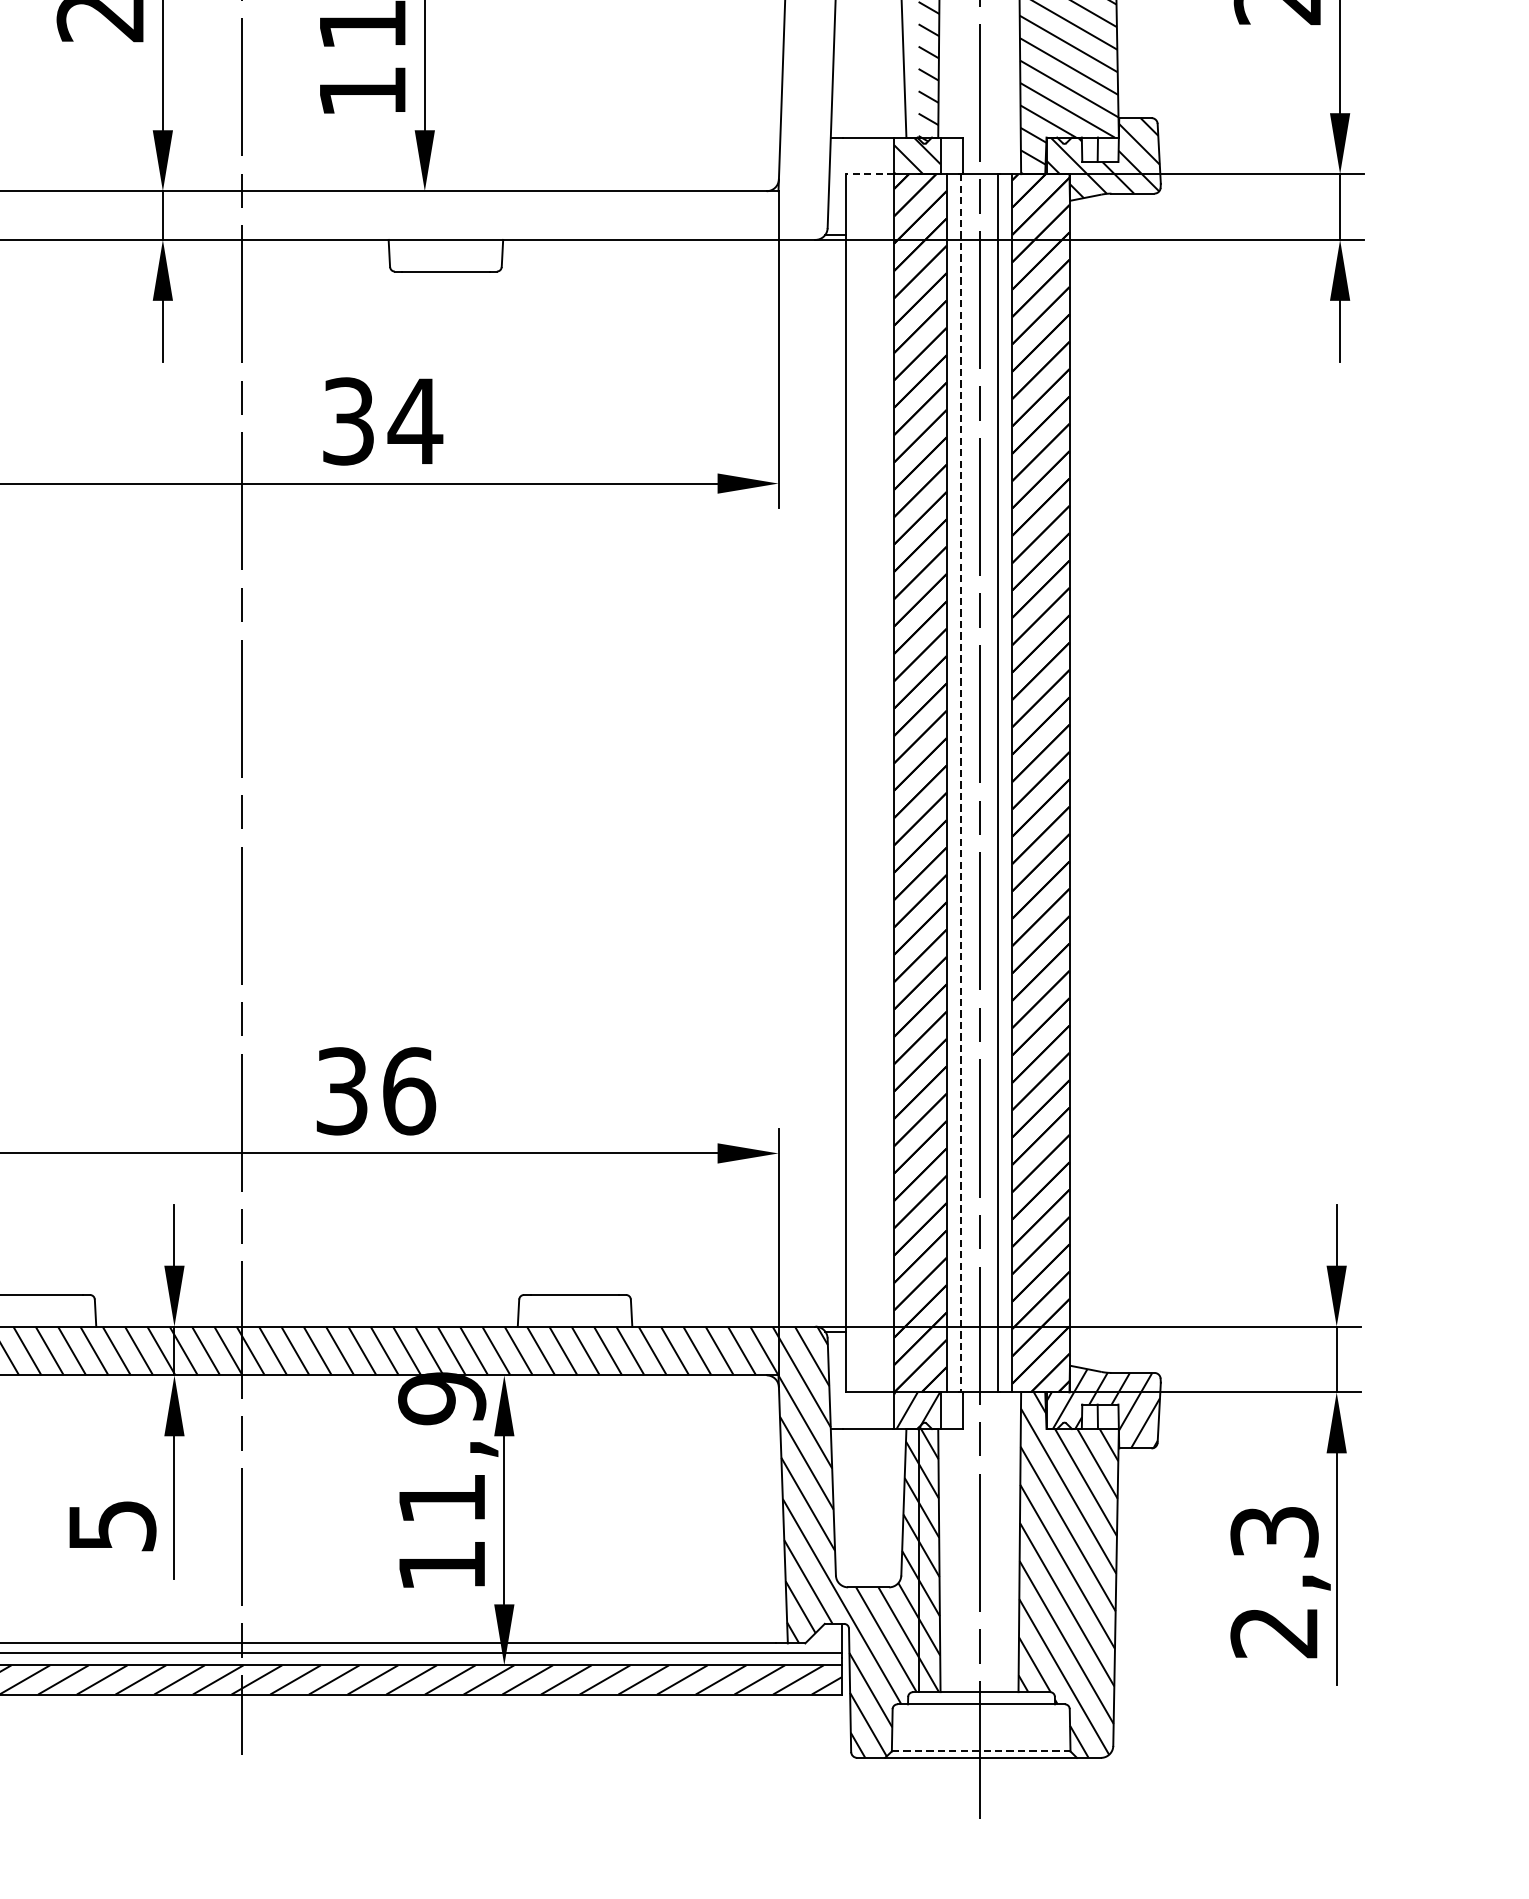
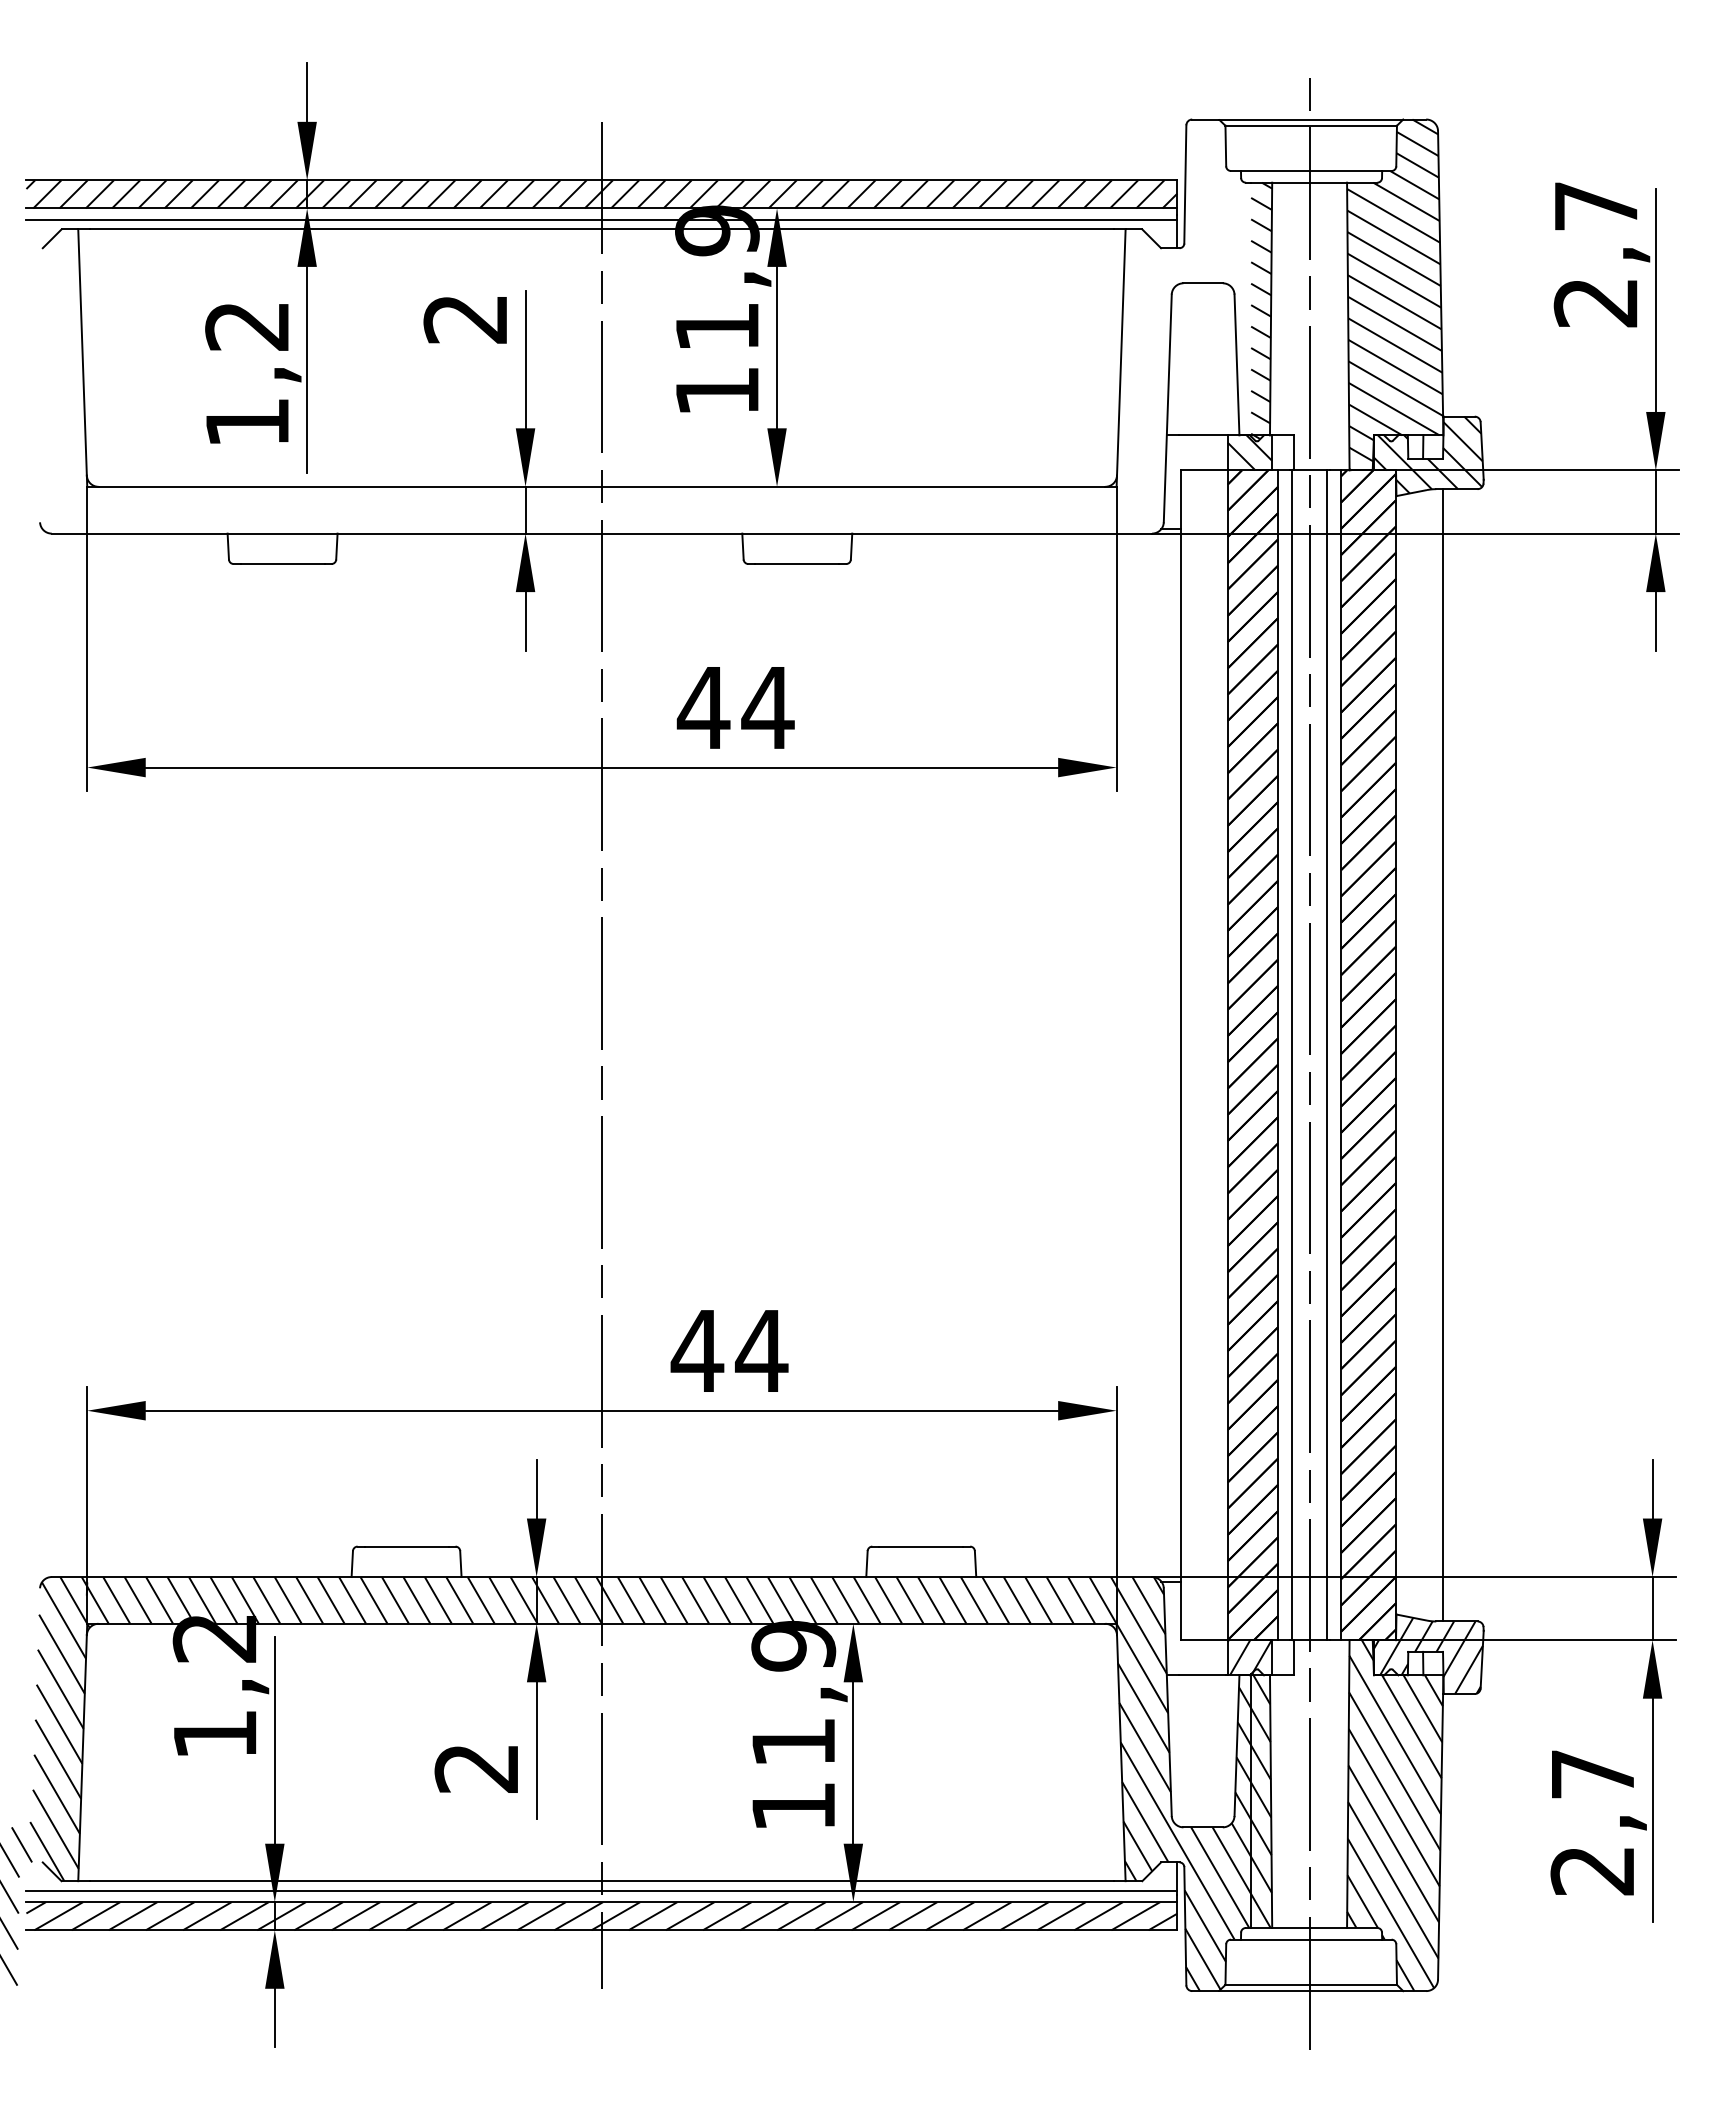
line: (868, 174) -> (1203, 470), dashed -> solid
text: (348, 421) -> (703, 707), 34 -> 44
line: (960, 783) -> (1291, 1055), dashed -> solid
line: (1118, 783) -> (1443, 1055), added
text: (375, 1090) -> (729, 1350), 36 -> 44
text: (111, 1526) -> (476, 1768), 5 -> 2
text: (1274, 1532) -> (1592, 1774), 2,3 -> 2,7
line: (981, 1751) -> (1311, 1984), dashed -> solid

